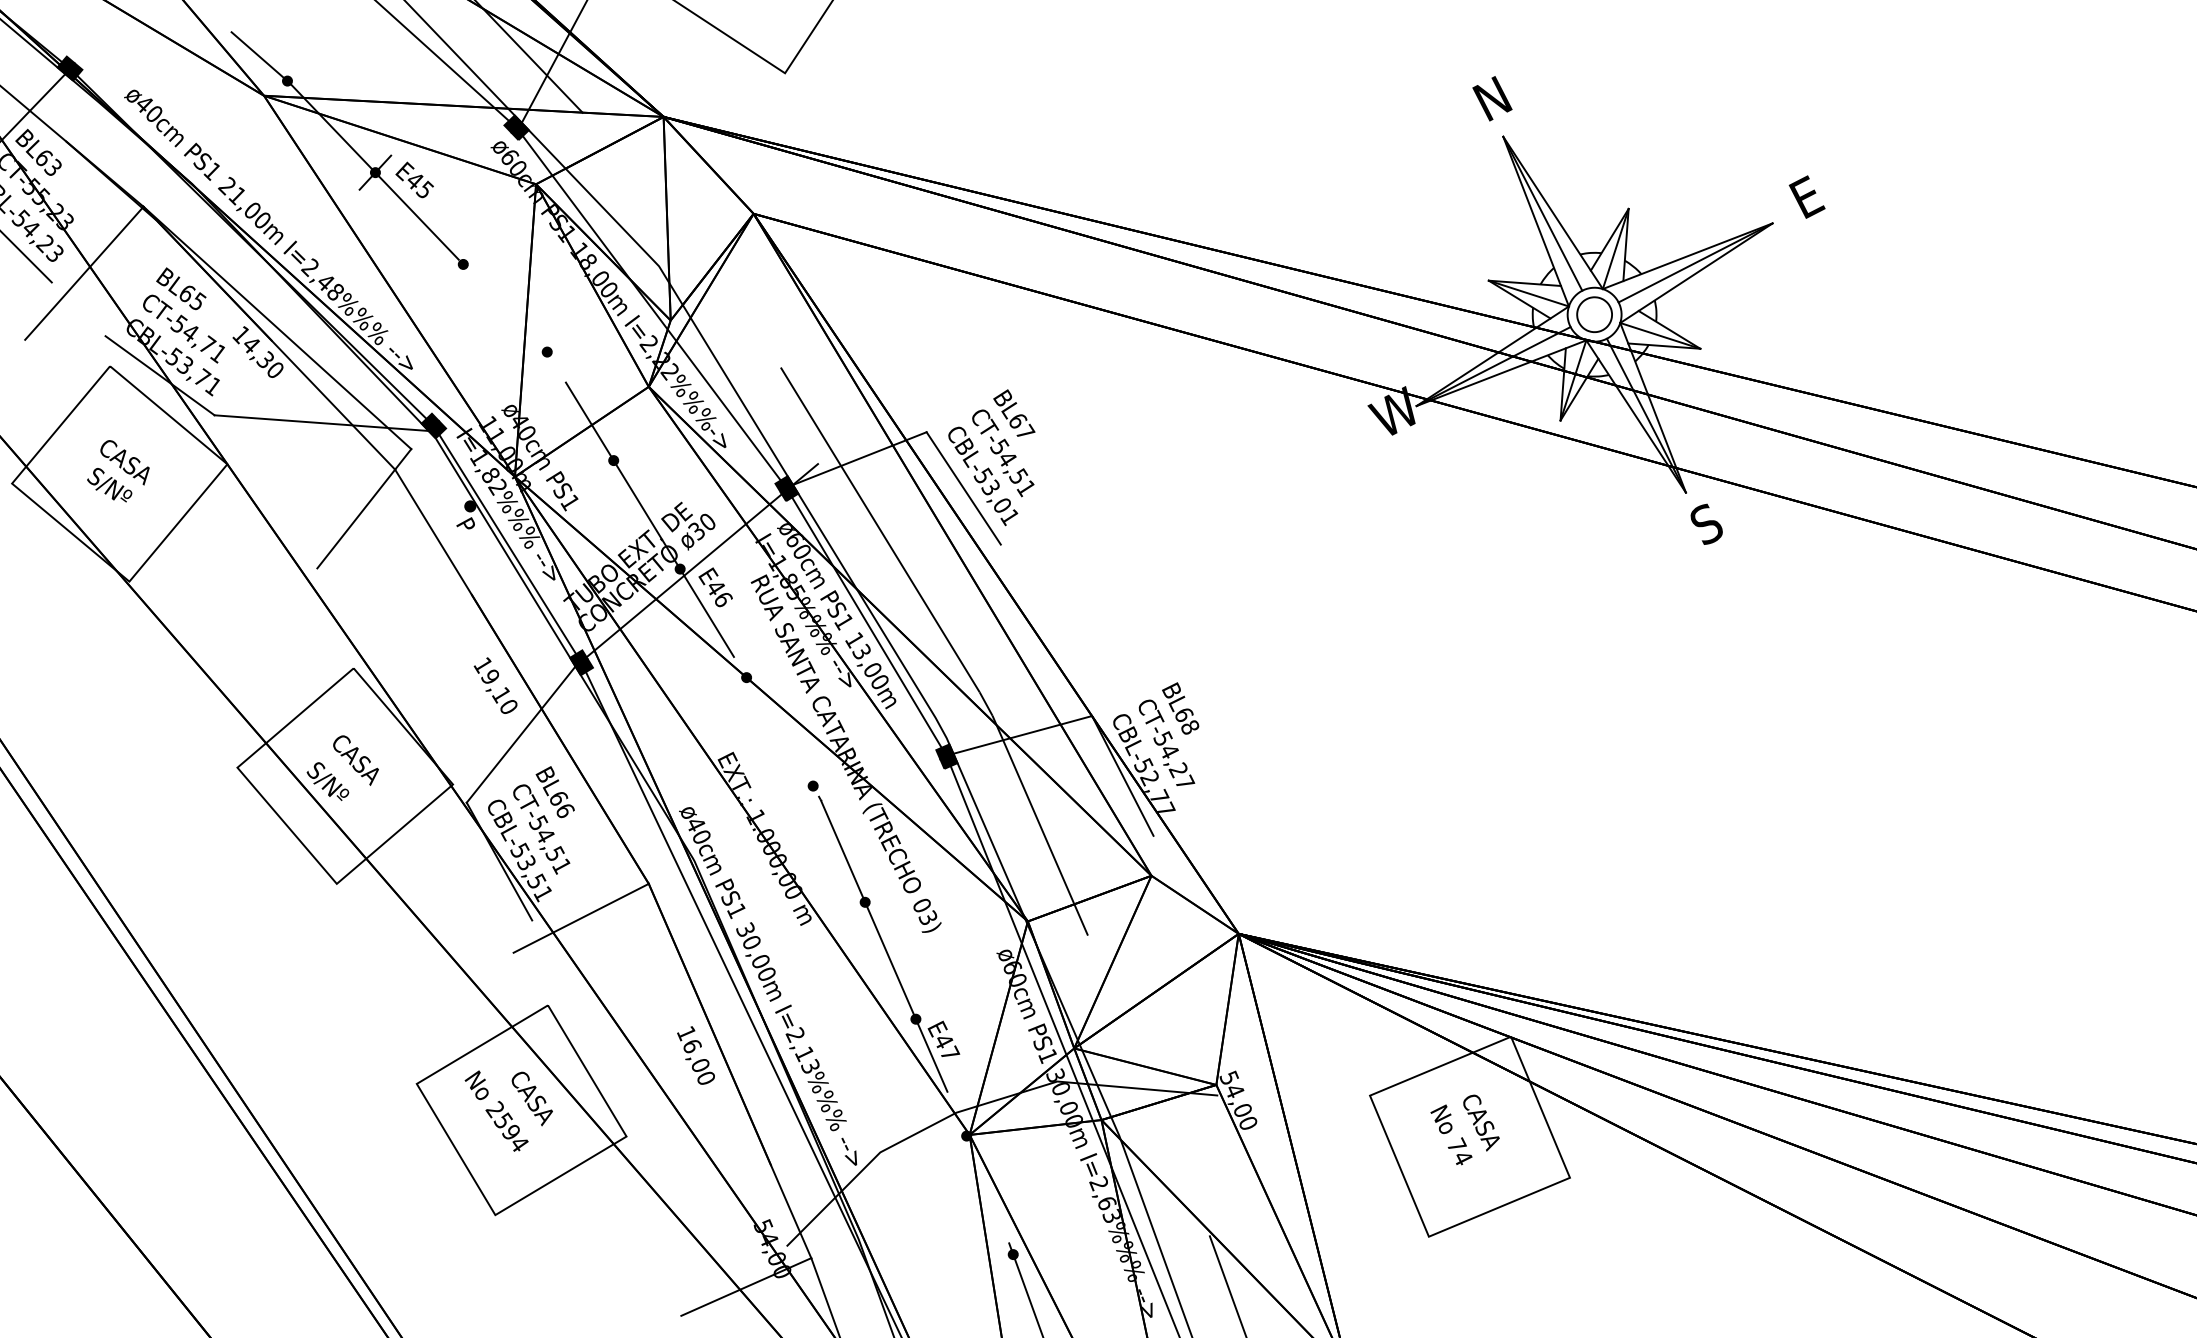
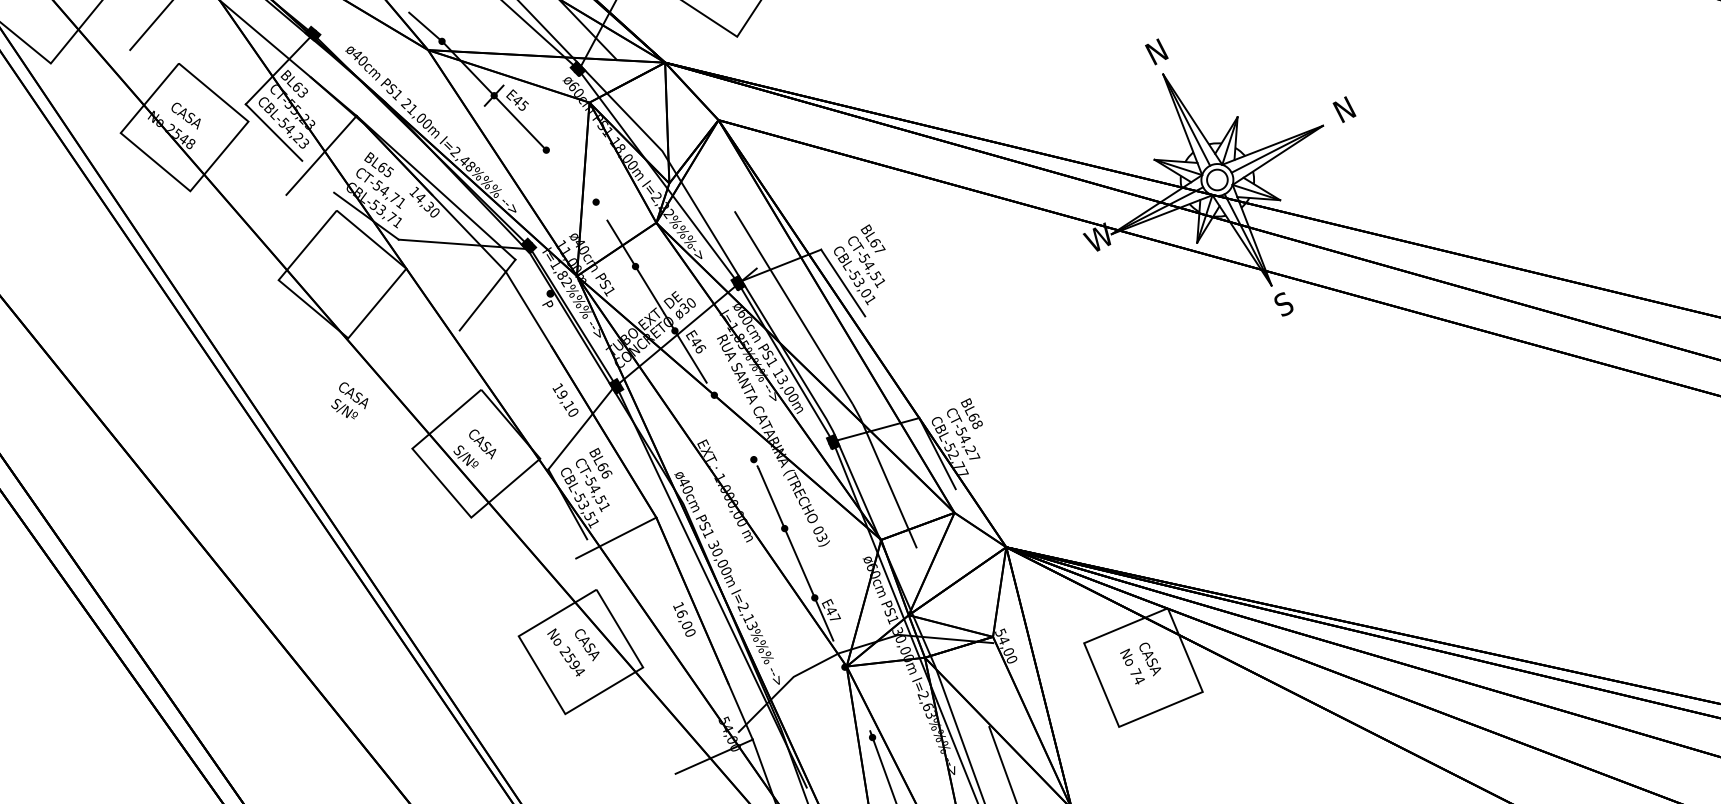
text: (1812, 194) -> (1346, 108), E -> N
text: (118, 470) -> (349, 400), moved

